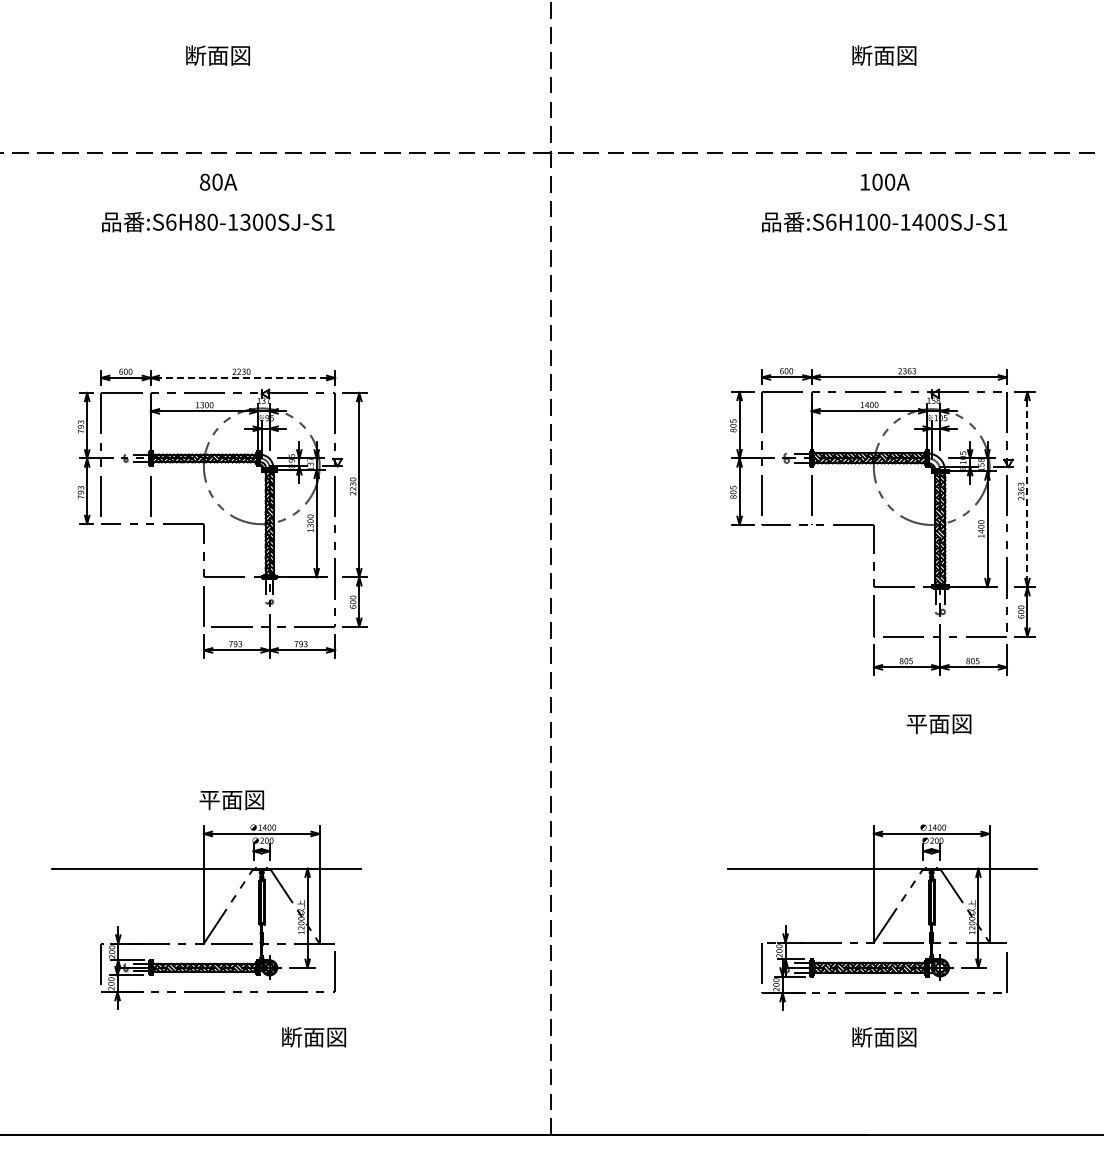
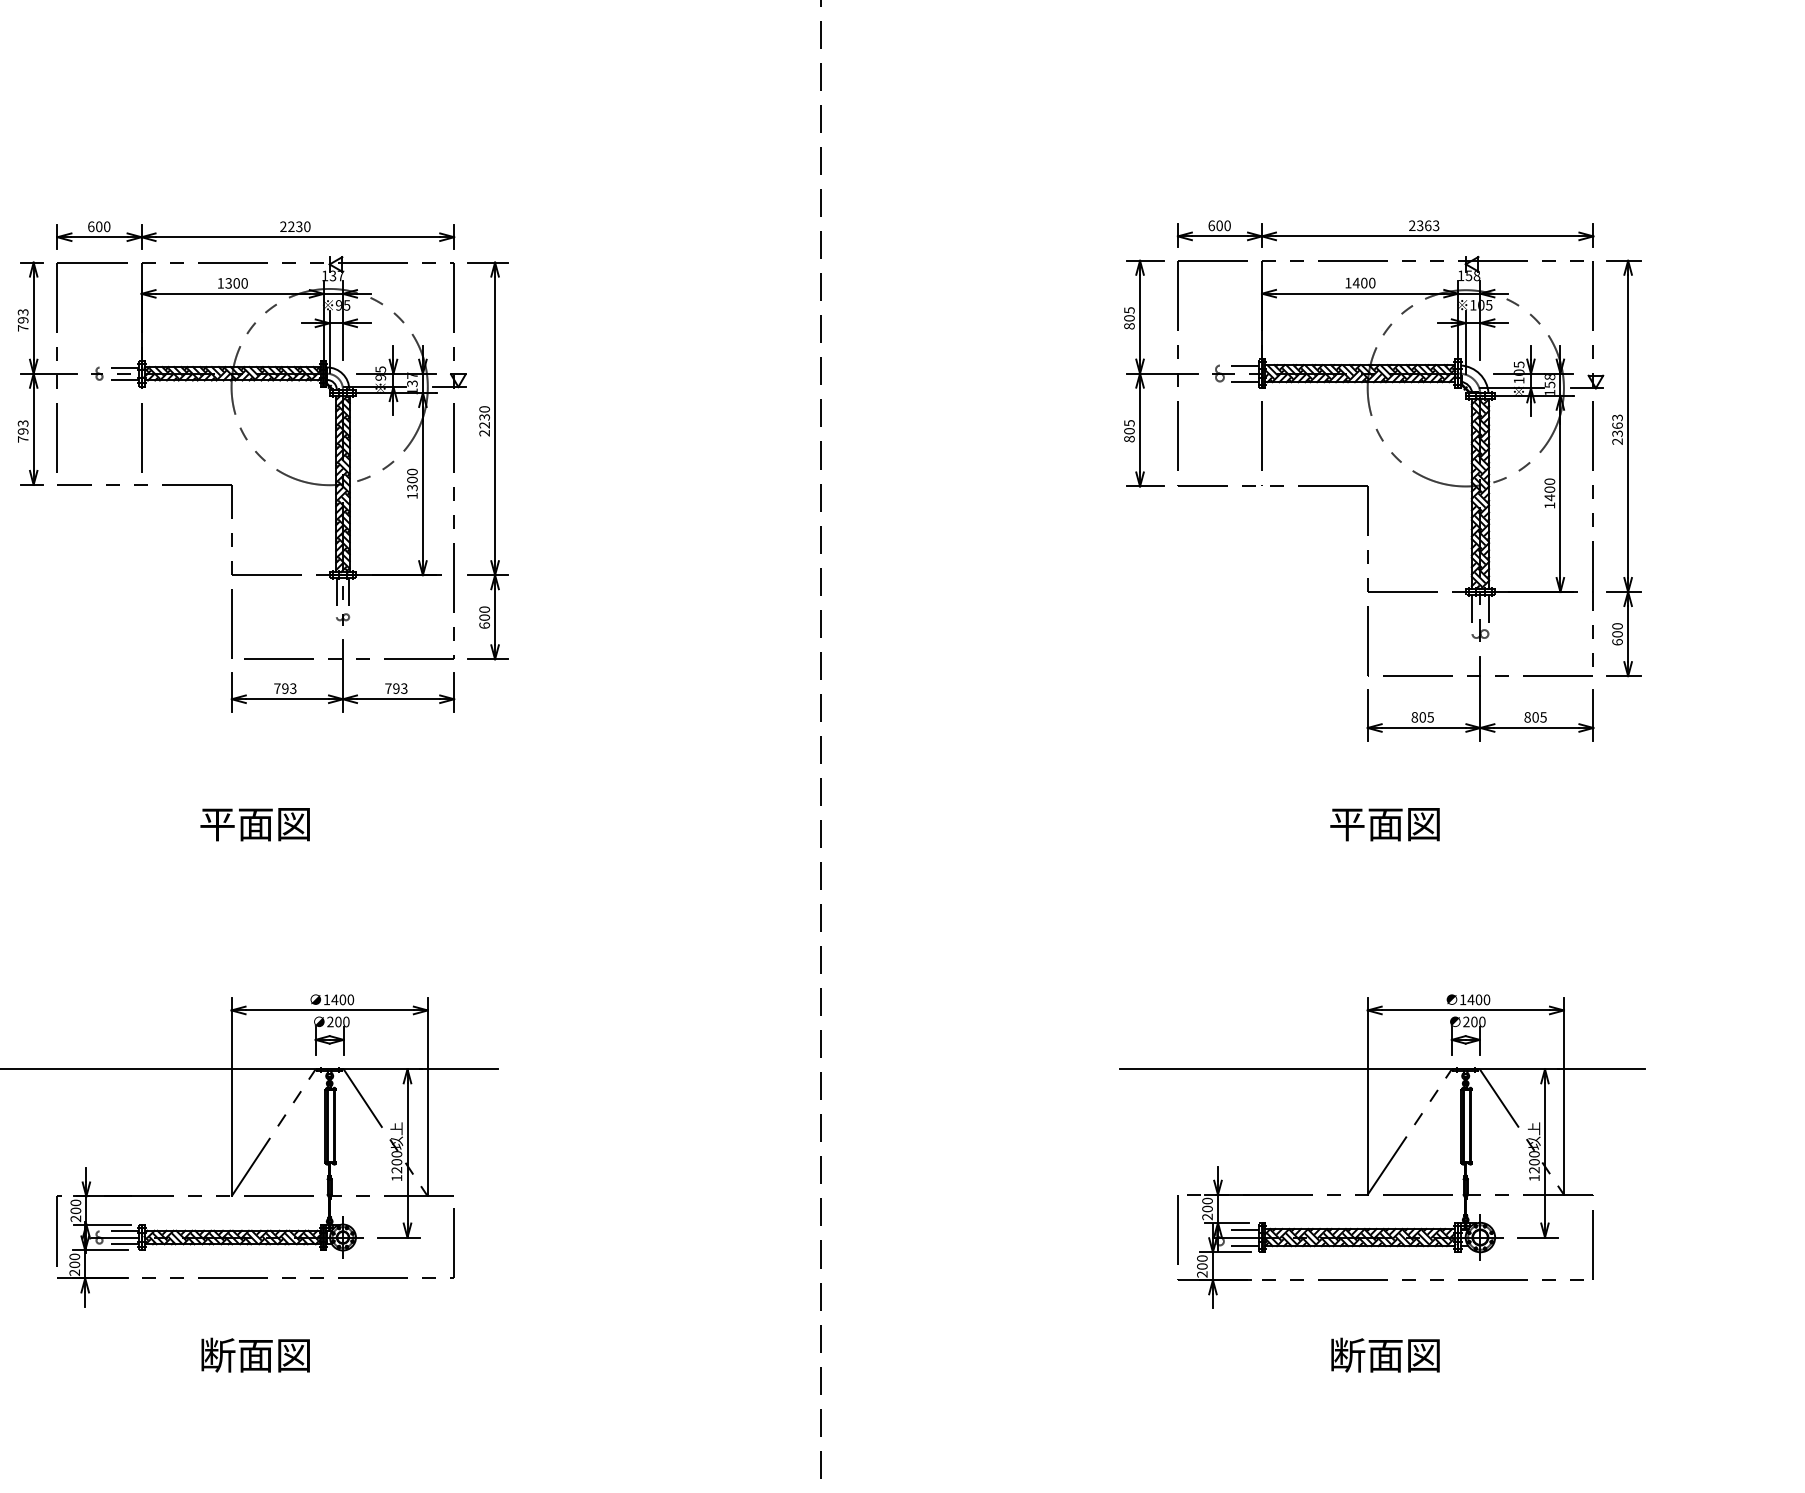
line: (243, 377) -> (298, 236), dashed -> solid
line: (1027, 490) -> (1628, 428), dashed -> solid
text: (938, 724) -> (1384, 824), moved
text: (231, 800) -> (254, 824), moved
text: (313, 1037) -> (254, 1355), moved

